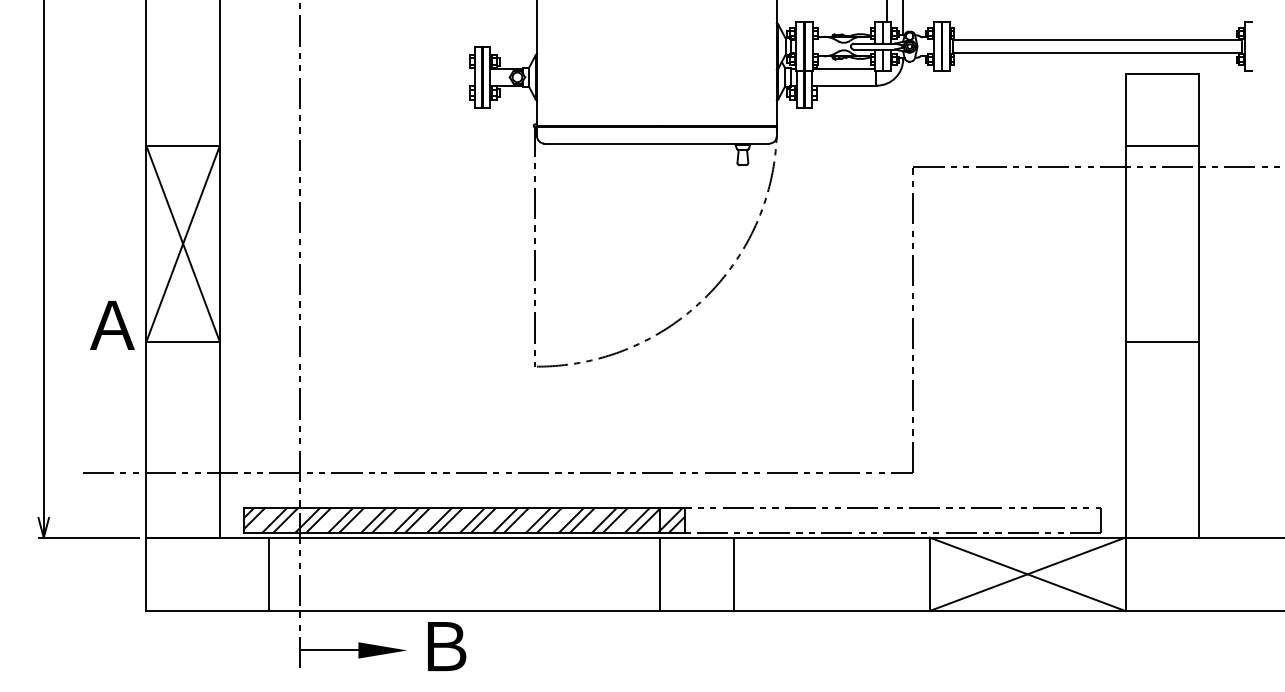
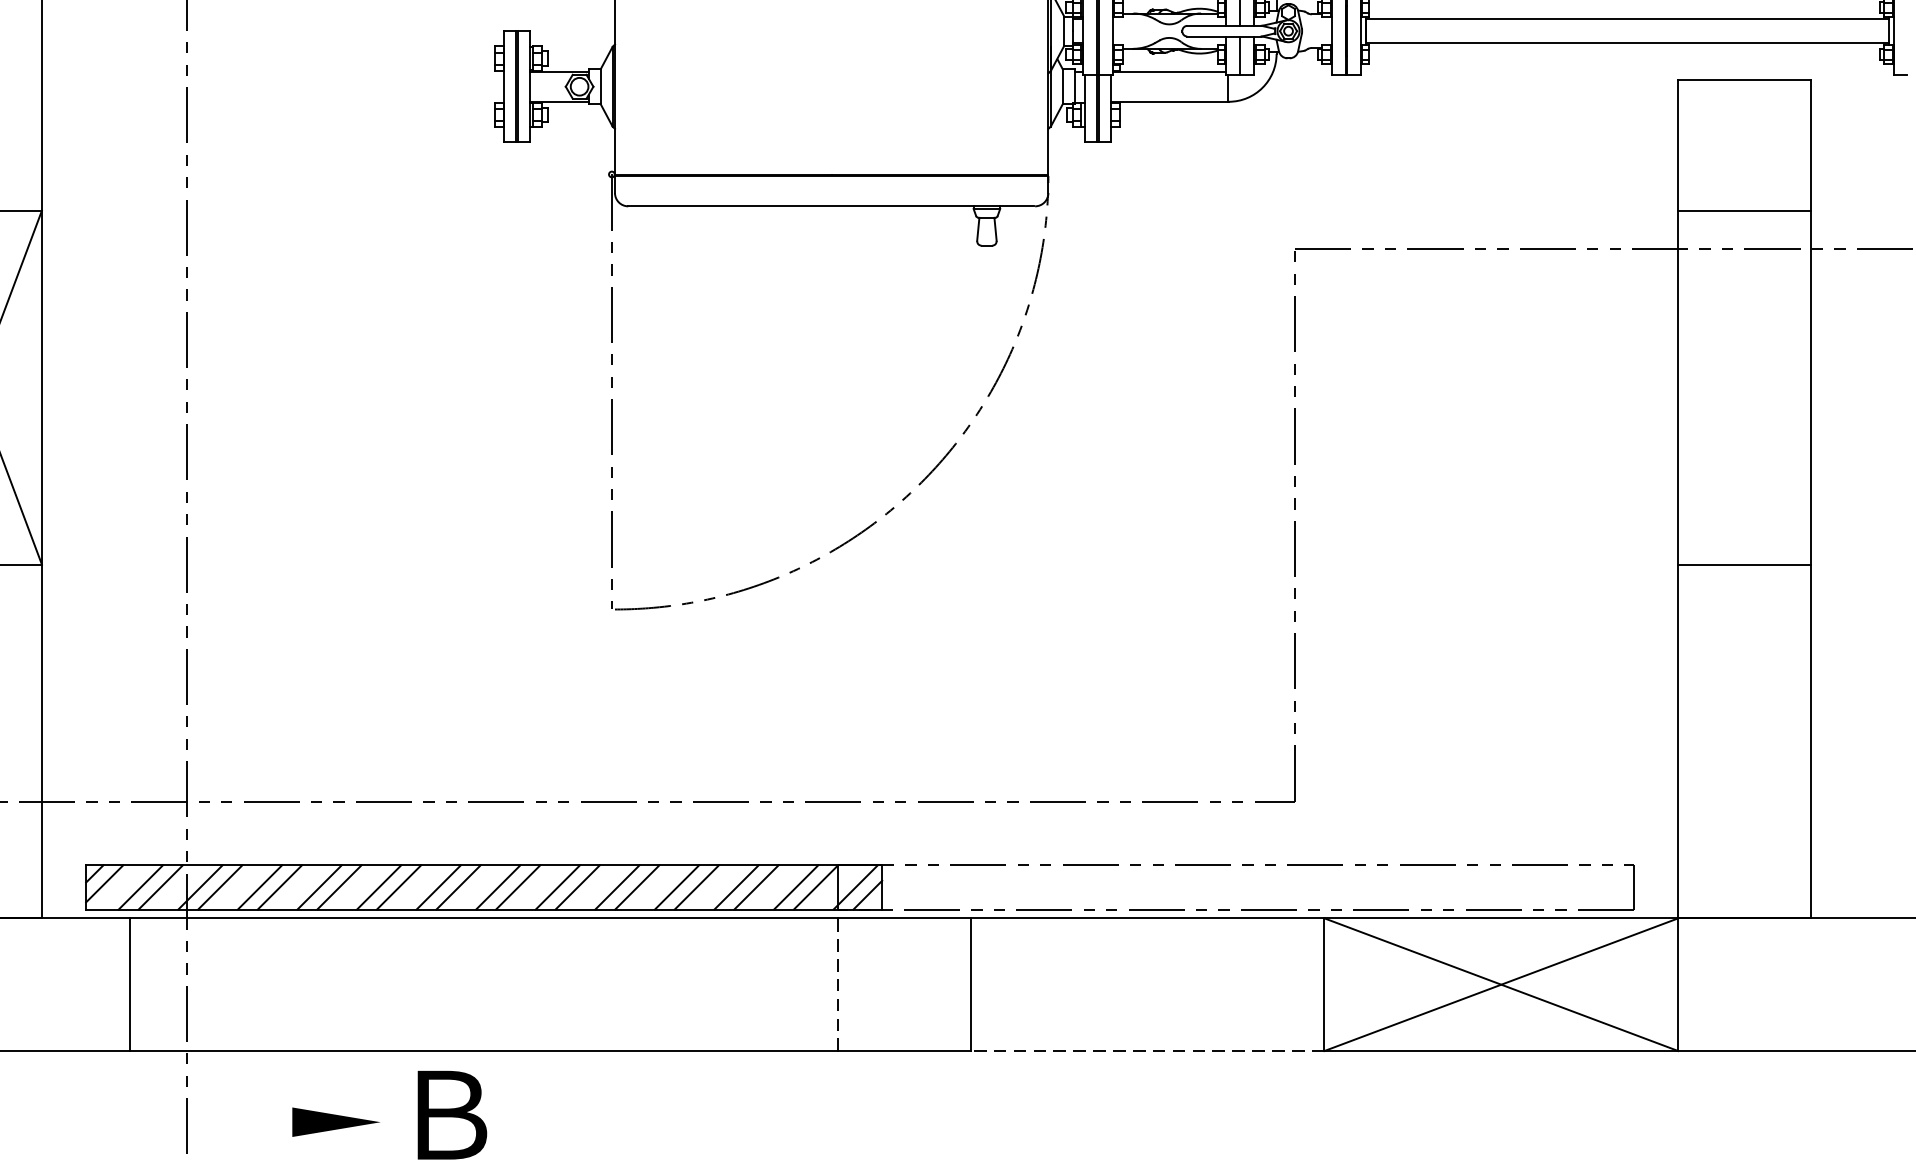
line: (660, 574) -> (838, 985), solid -> dashed
line: (831, 611) -> (1147, 1051), solid -> dashed
line: (329, 650) -> (240, 1122), removed

